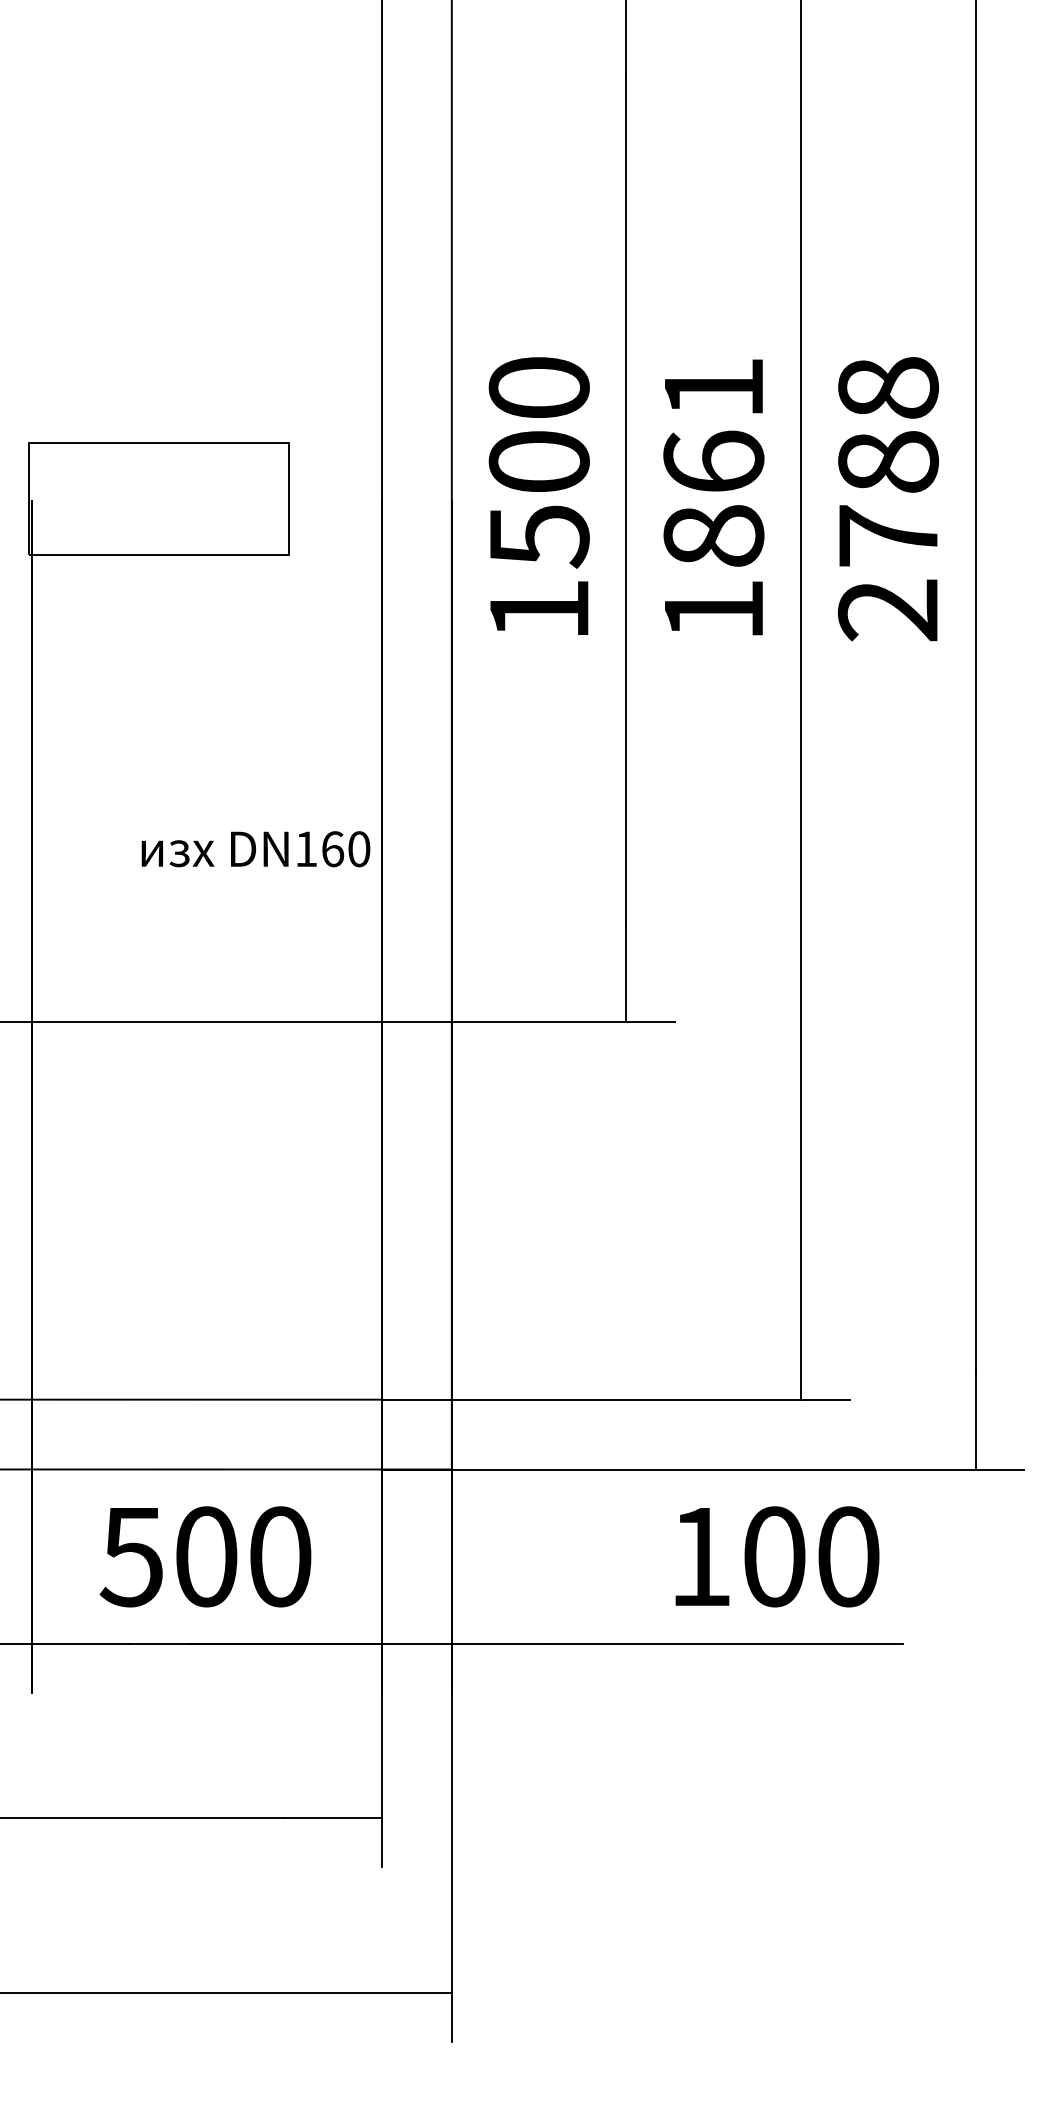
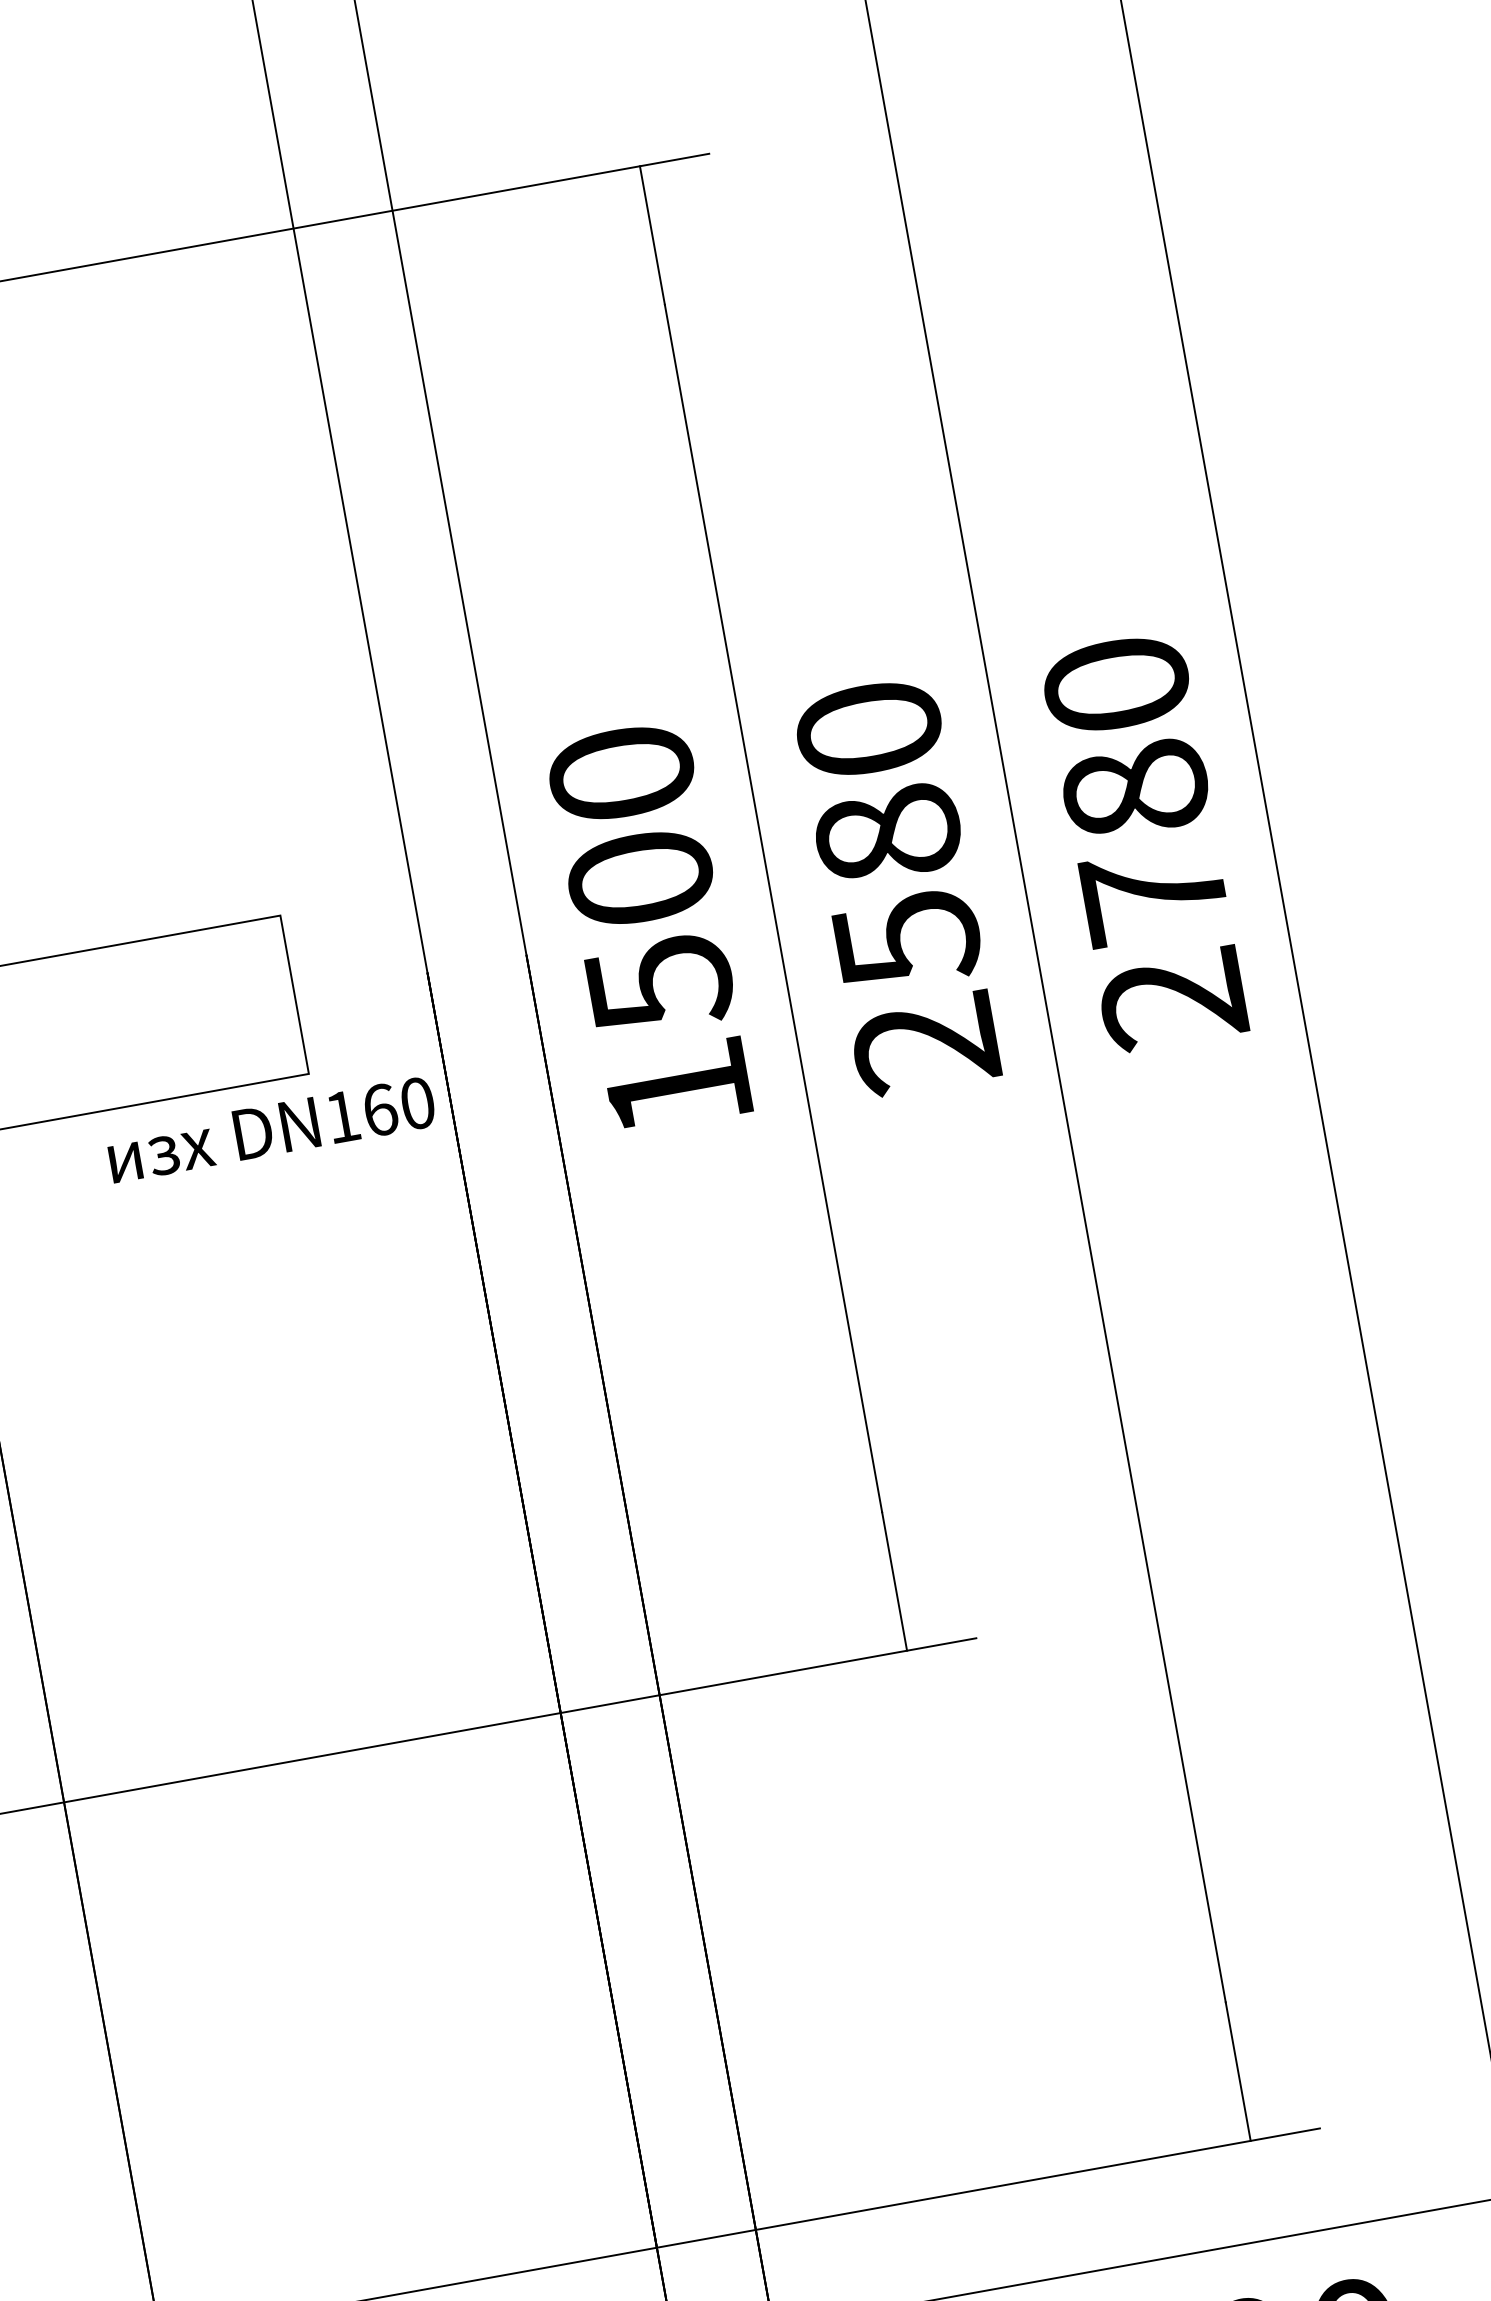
text: (887, 387) -> (1115, 684), 2788 -> 2780
text: (713, 499) -> (897, 887), 1861 -> 2580
text: (255, 849) -> (270, 1130), moved

